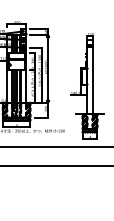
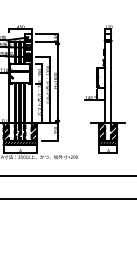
part: (86, 86) -> (104, 89), moved

